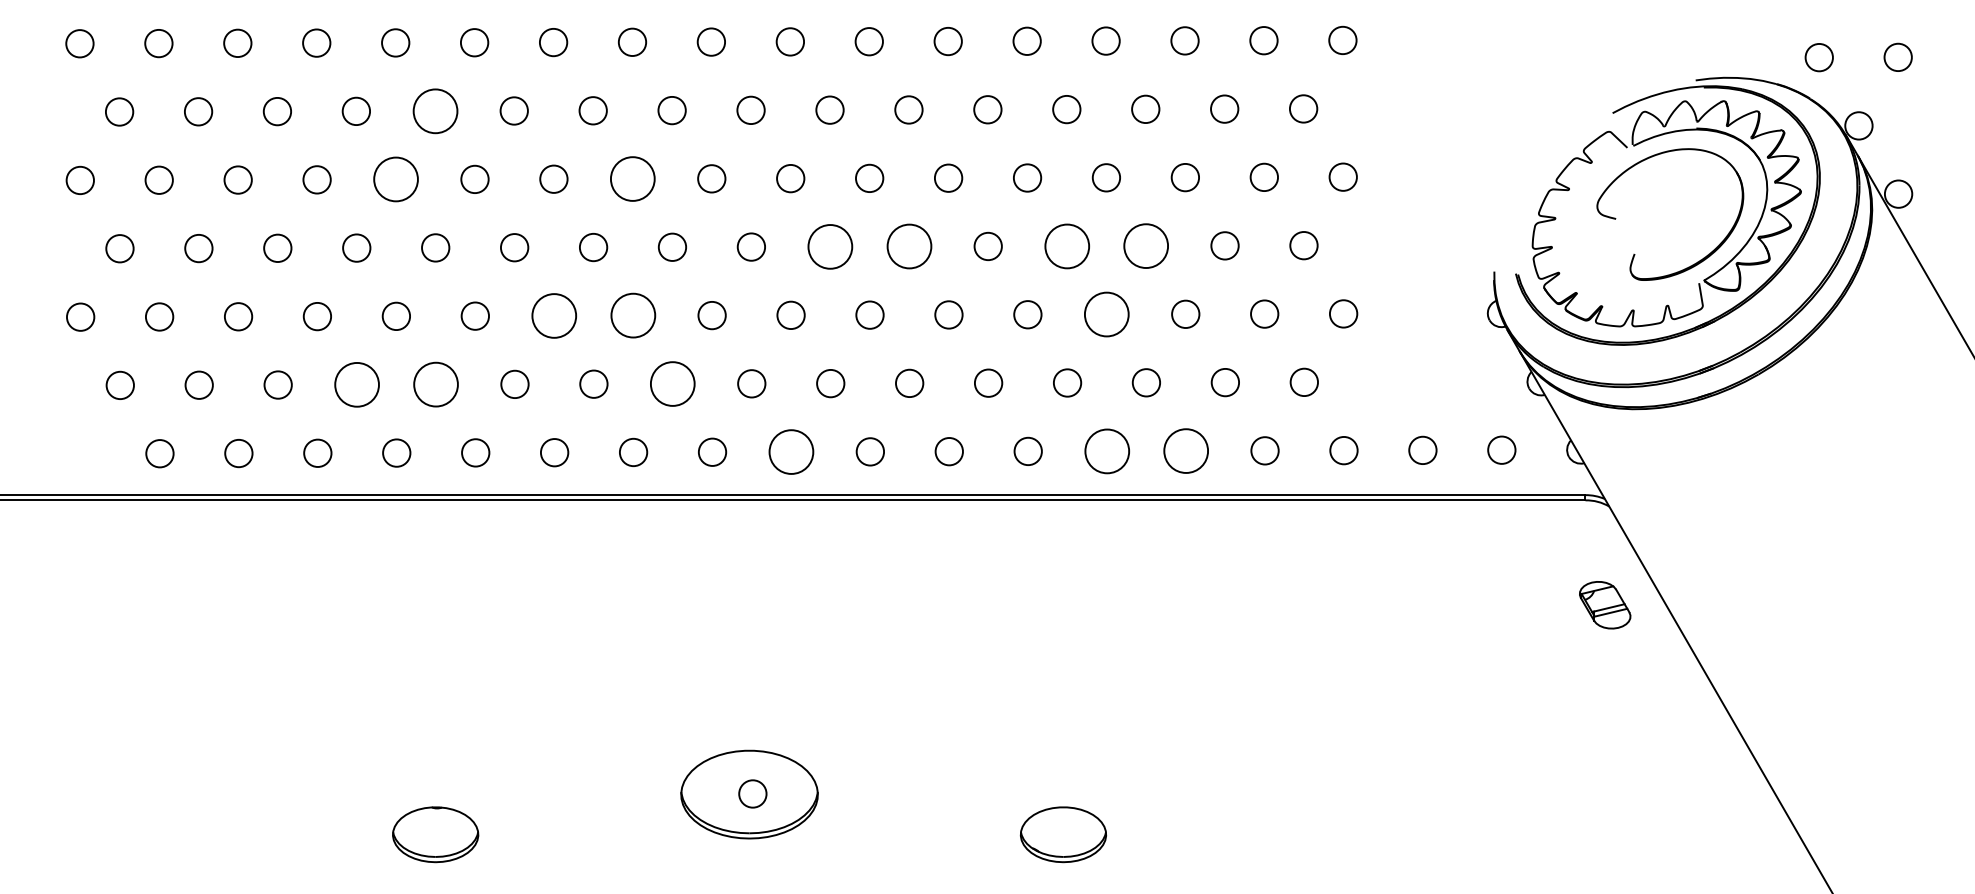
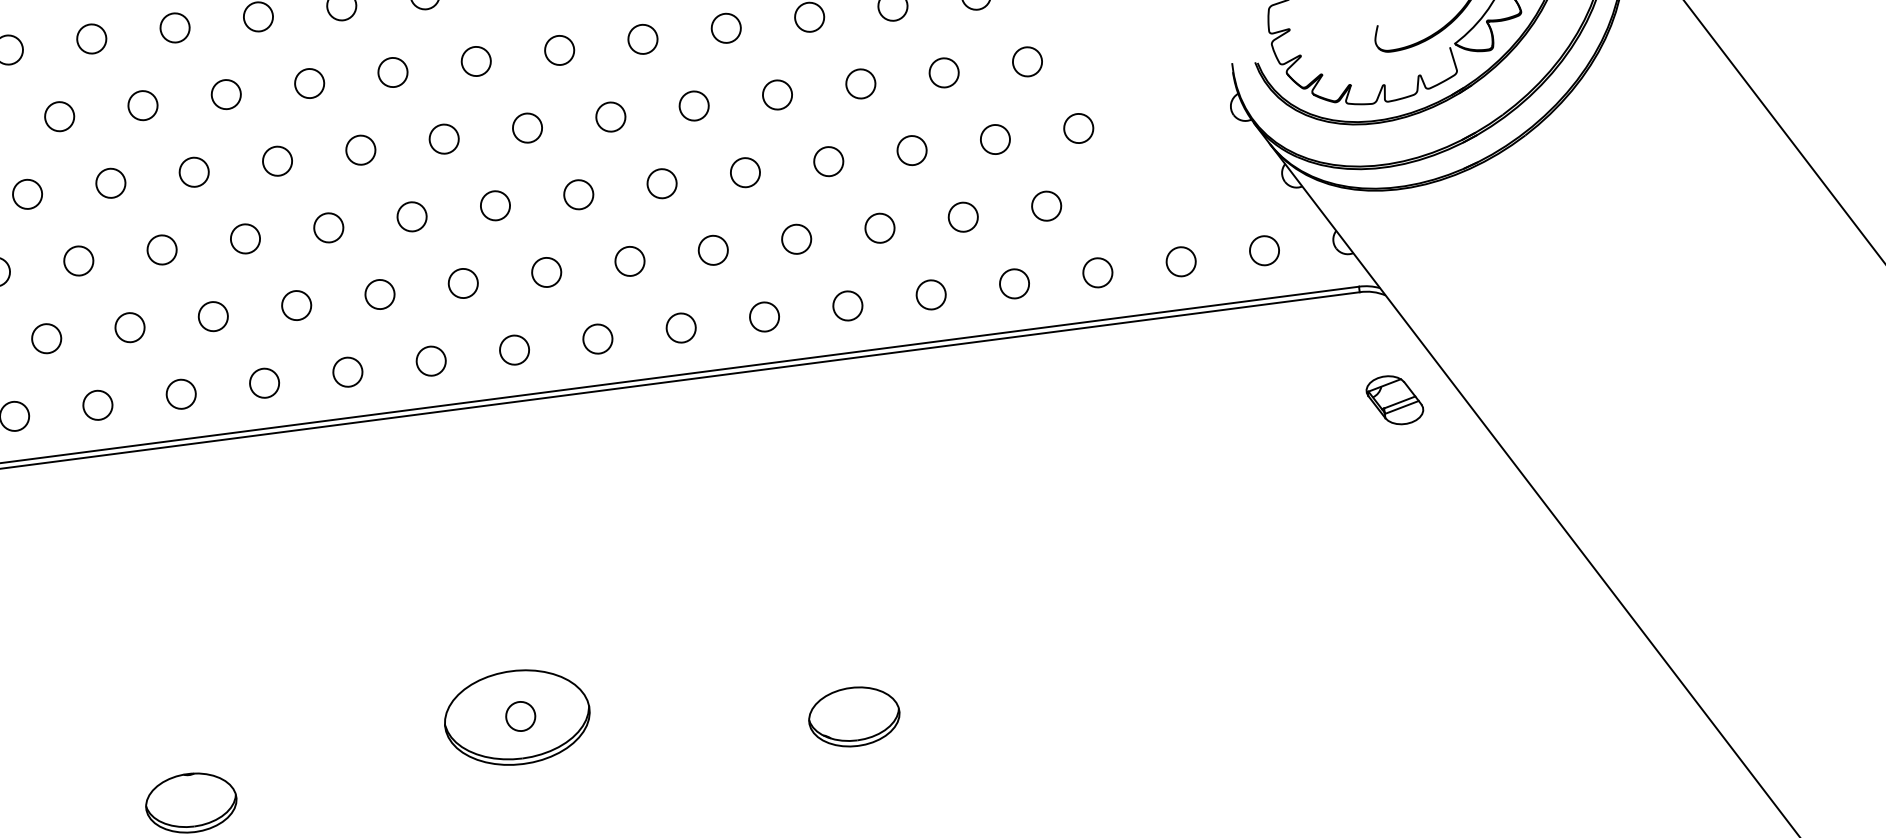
circle: (434, 110) -> (90, 38), size x0.62
circle: (632, 178) -> (309, 83), size x0.62
circle: (395, 179) -> (59, 116), size x0.62
circle: (1066, 245) -> (776, 94), size x0.62
circle: (1145, 245) -> (860, 83), size x0.62
circle: (830, 246) -> (527, 127), size x0.62
circle: (908, 246) -> (610, 116), size x0.62
circle: (1106, 314) -> (828, 161), size x0.62
circle: (553, 315) -> (244, 238), size x0.62
circle: (632, 315) -> (328, 227), size x0.62
circle: (672, 383) -> (379, 294), size x0.62
circle: (356, 384) -> (46, 338), size x0.62
circle: (435, 384) -> (129, 327), size x0.62
circle: (1106, 450) -> (847, 305), size x0.62
circle: (1185, 450) -> (930, 294), size x0.62
circle: (791, 451) -> (514, 349), size x0.62

